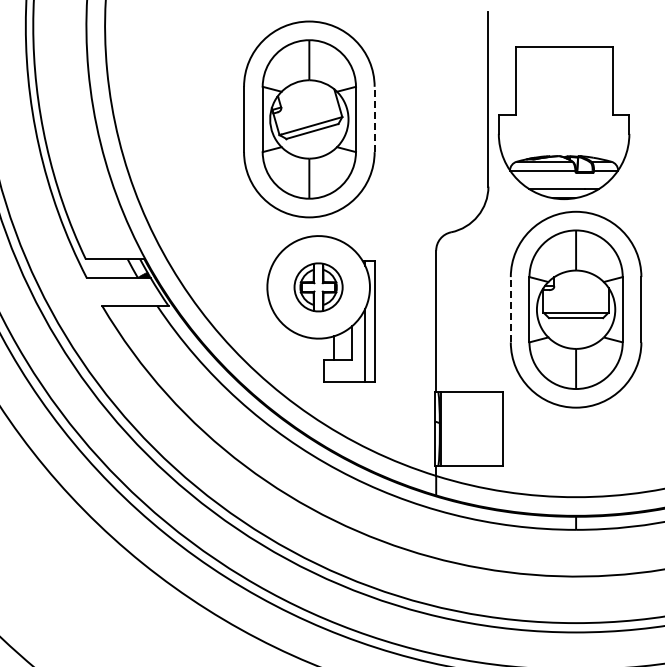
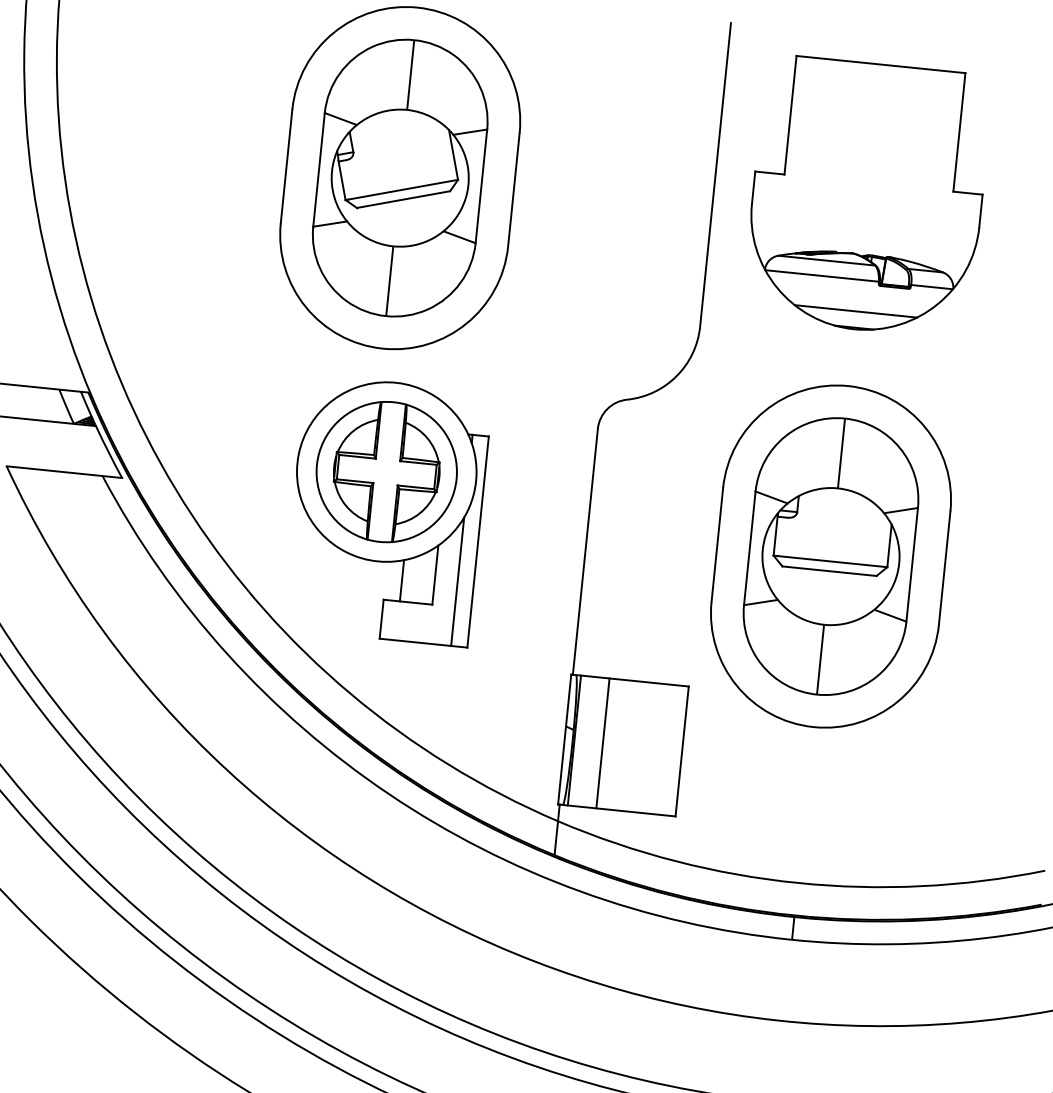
line: (374, 119) -> (513, 189), dashed -> solid
part: (563, 122) -> (866, 195), moved
part: (318, 287) -> (386, 472), size x1.67
line: (510, 309) -> (716, 544), dashed -> solid
line: (457, 428) -> (603, 742), added

